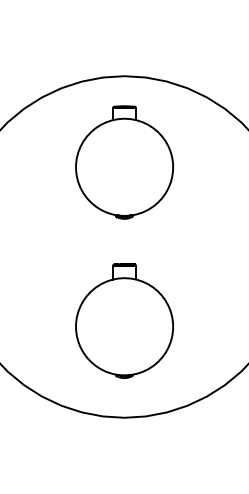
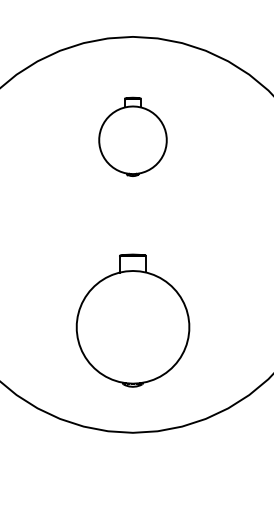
part: (124, 162) -> (132, 136), size x0.6

